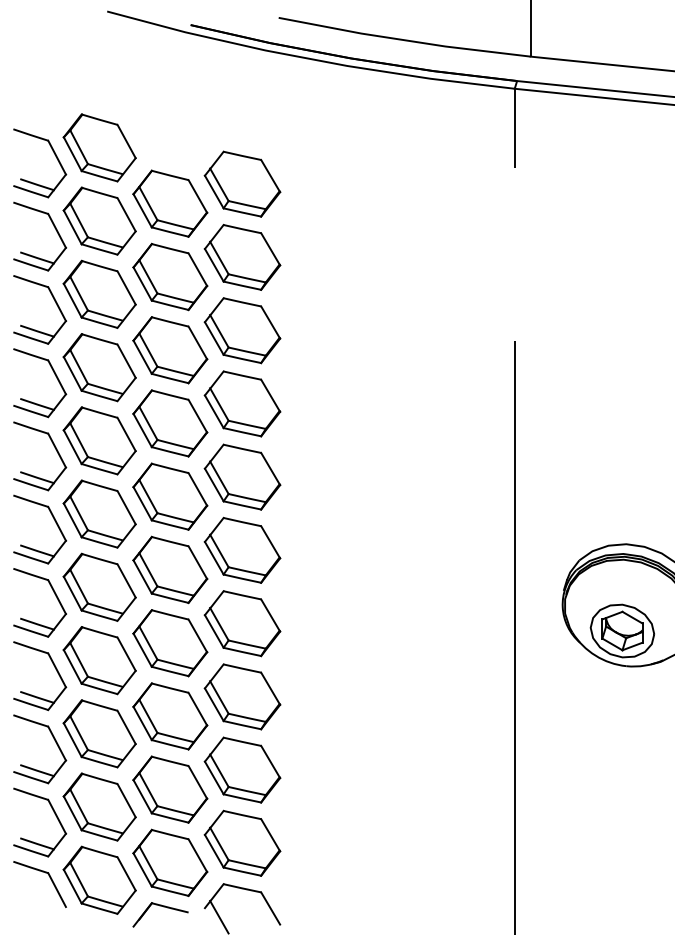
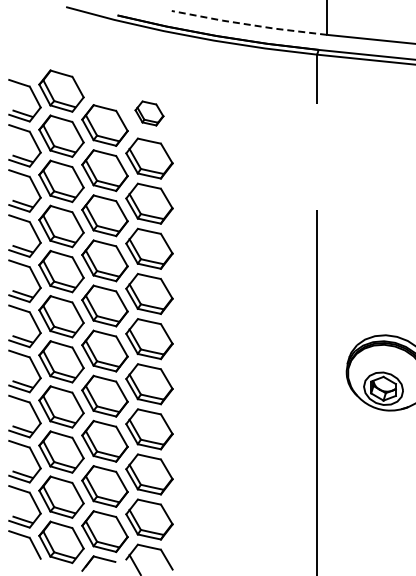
line: (404, 39) -> (249, 24), solid -> dashed
part: (242, 184) -> (149, 113), size x0.6

